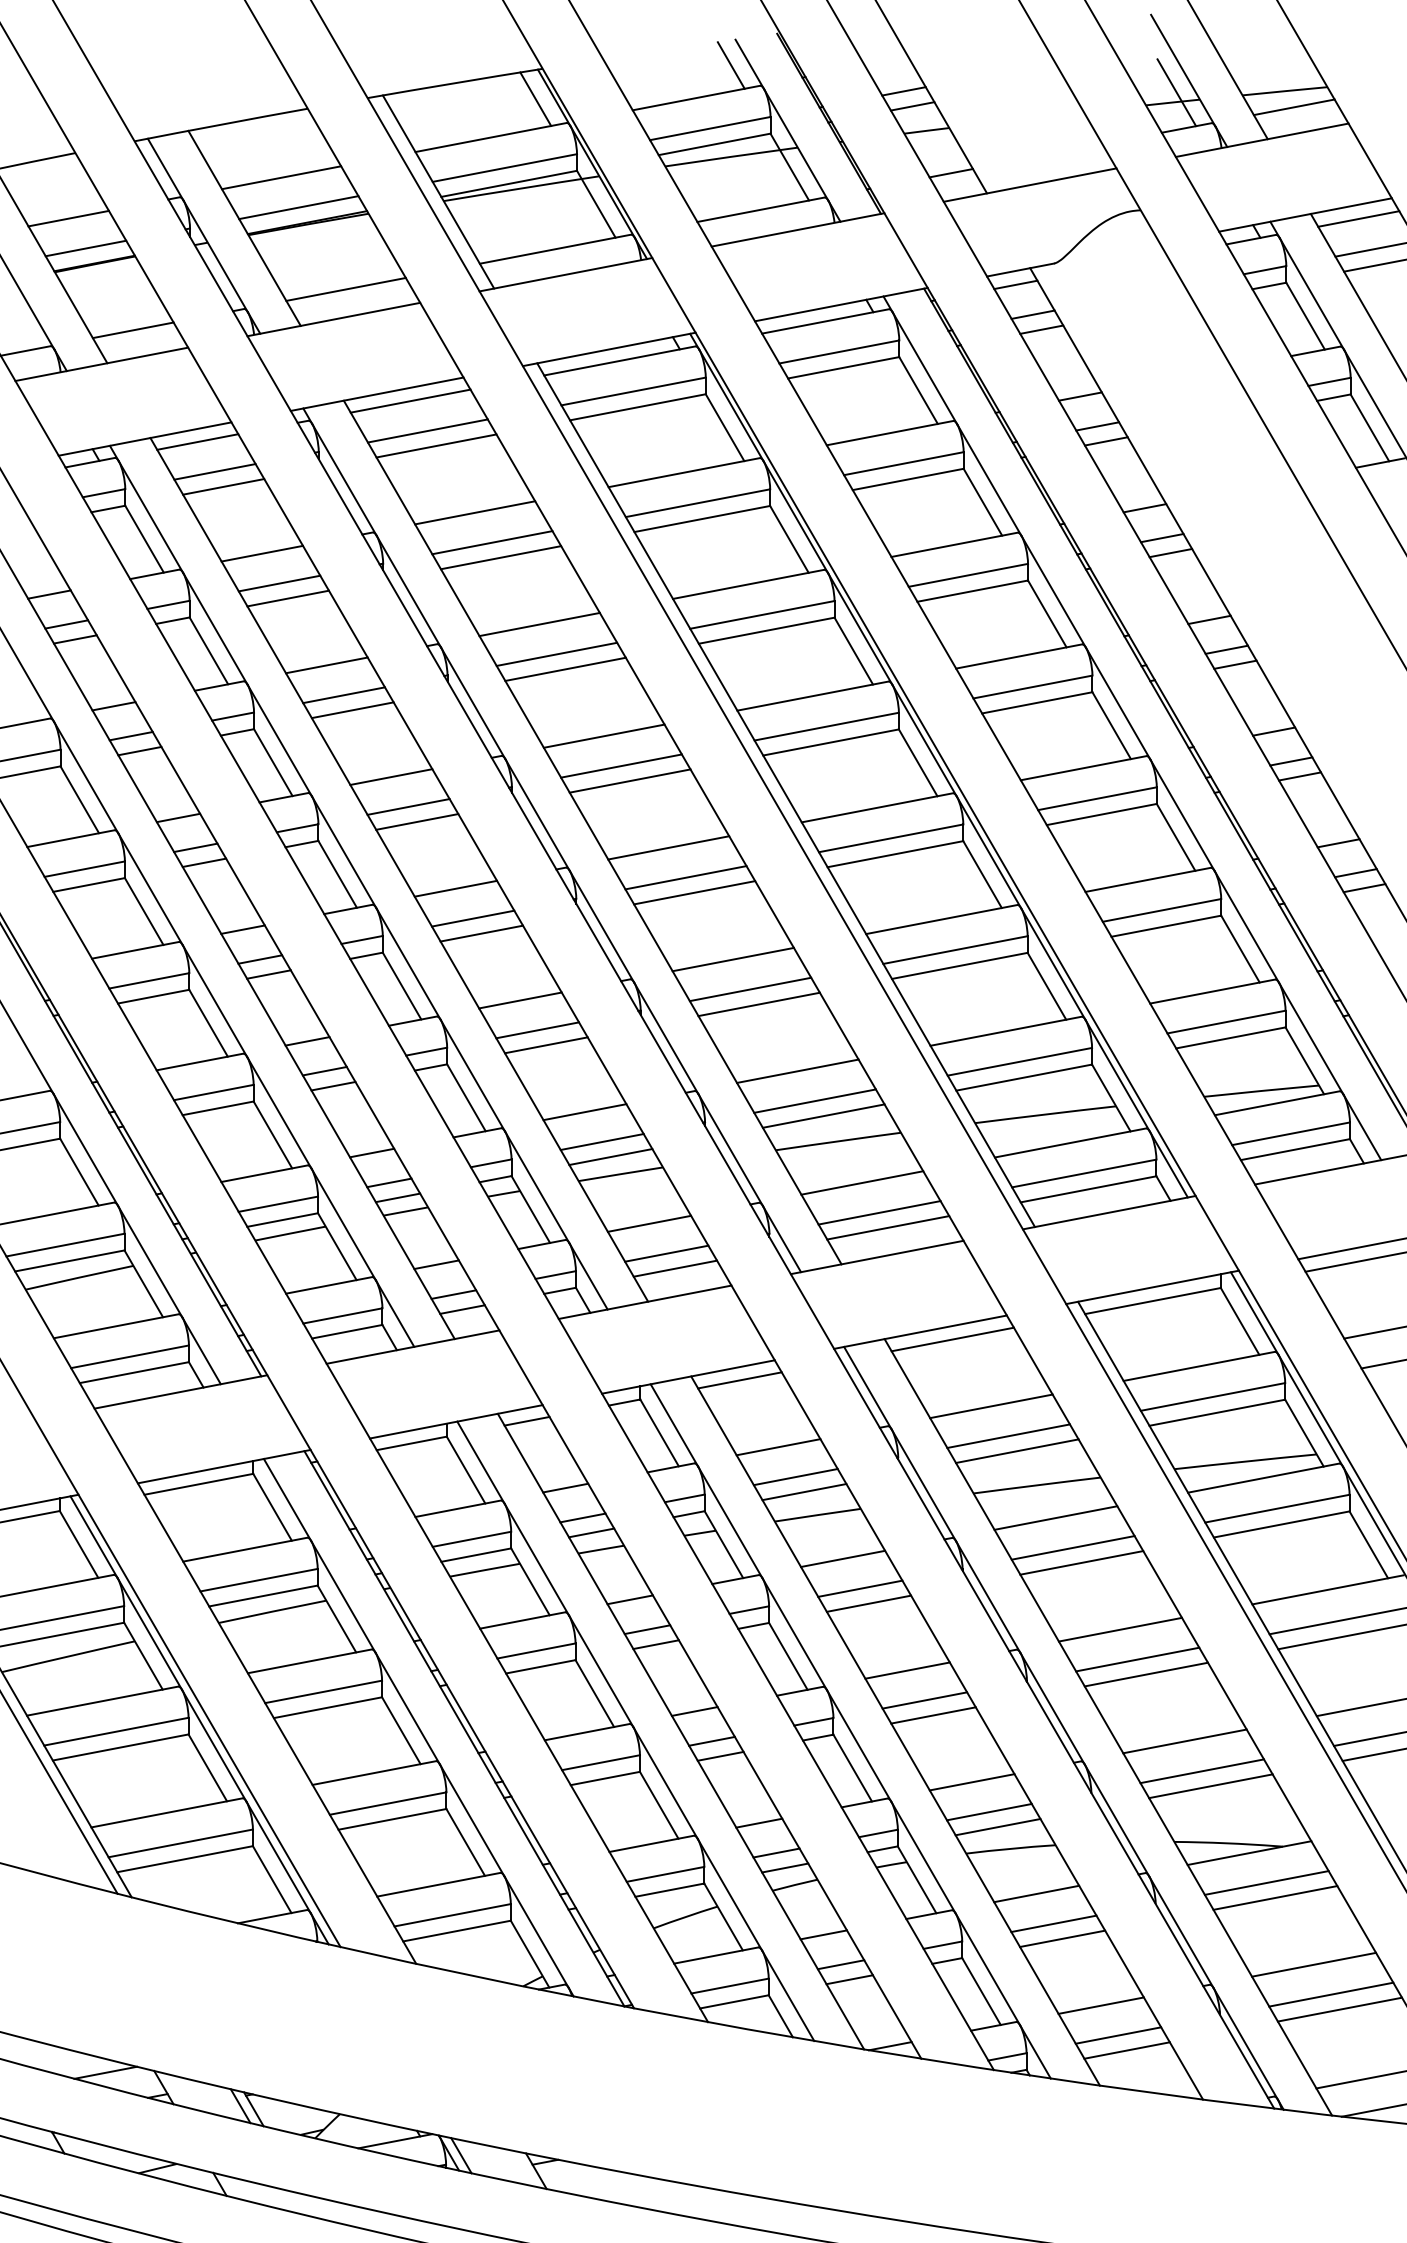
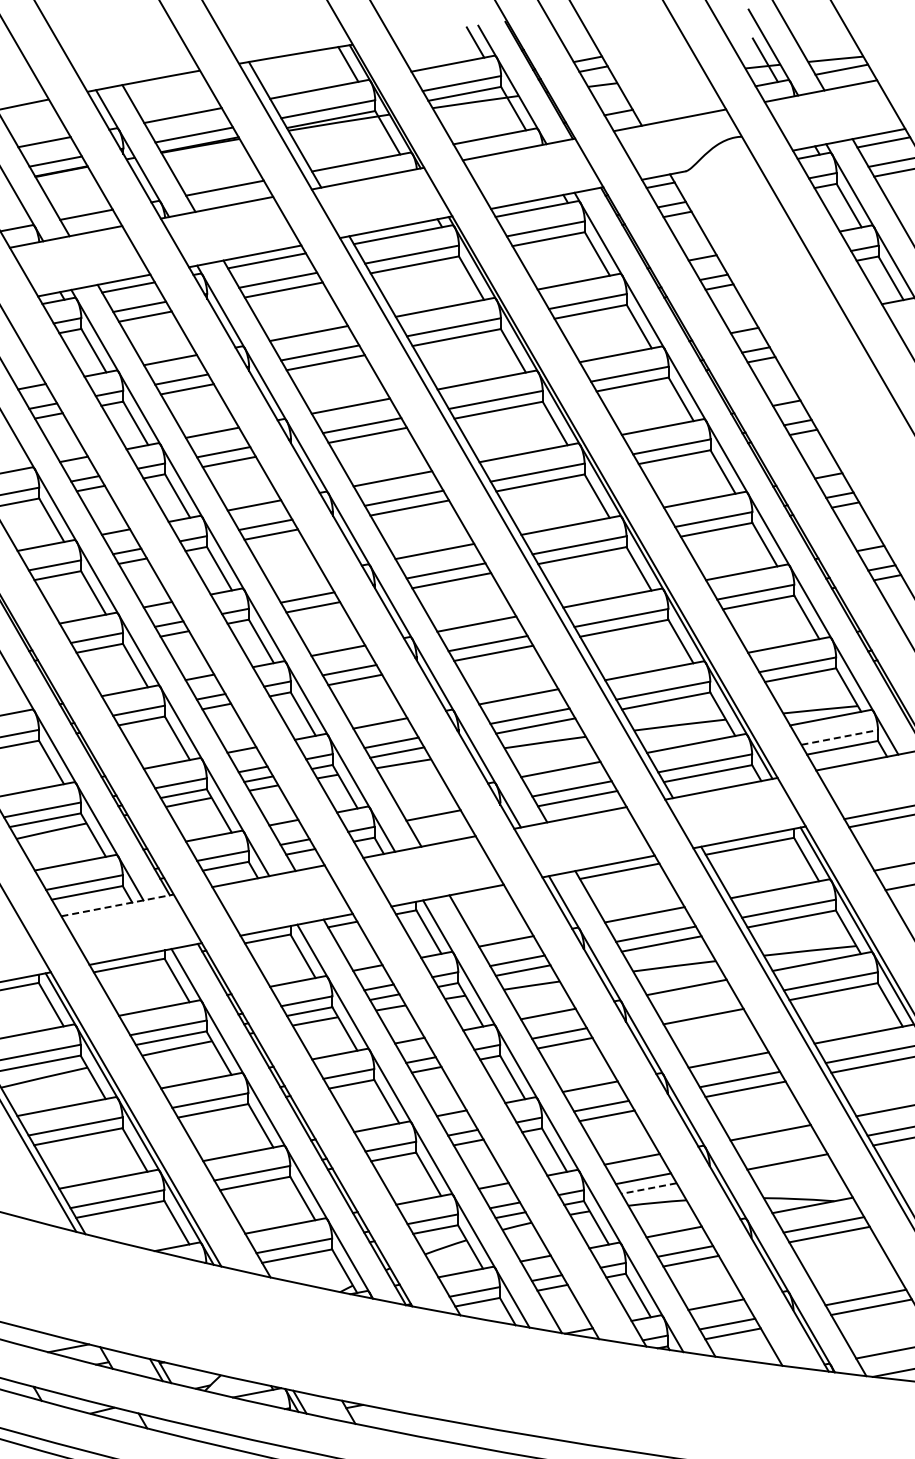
line: (456, 887) -> (296, 577), removed
line: (1292, 1133) -> (840, 737), solid -> dashed
line: (649, 1222) -> (422, 795), removed
line: (675, 1269) -> (439, 825), removed
line: (740, 1379) -> (481, 897), removed
line: (182, 1392) -> (118, 905), solid -> dashed
line: (1072, 1547) -> (697, 1006), removed
line: (1201, 1770) -> (781, 1151), removed
line: (997, 1827) -> (648, 1188), solid -> dashed
line: (1313, 1963) -> (854, 1277), removed

